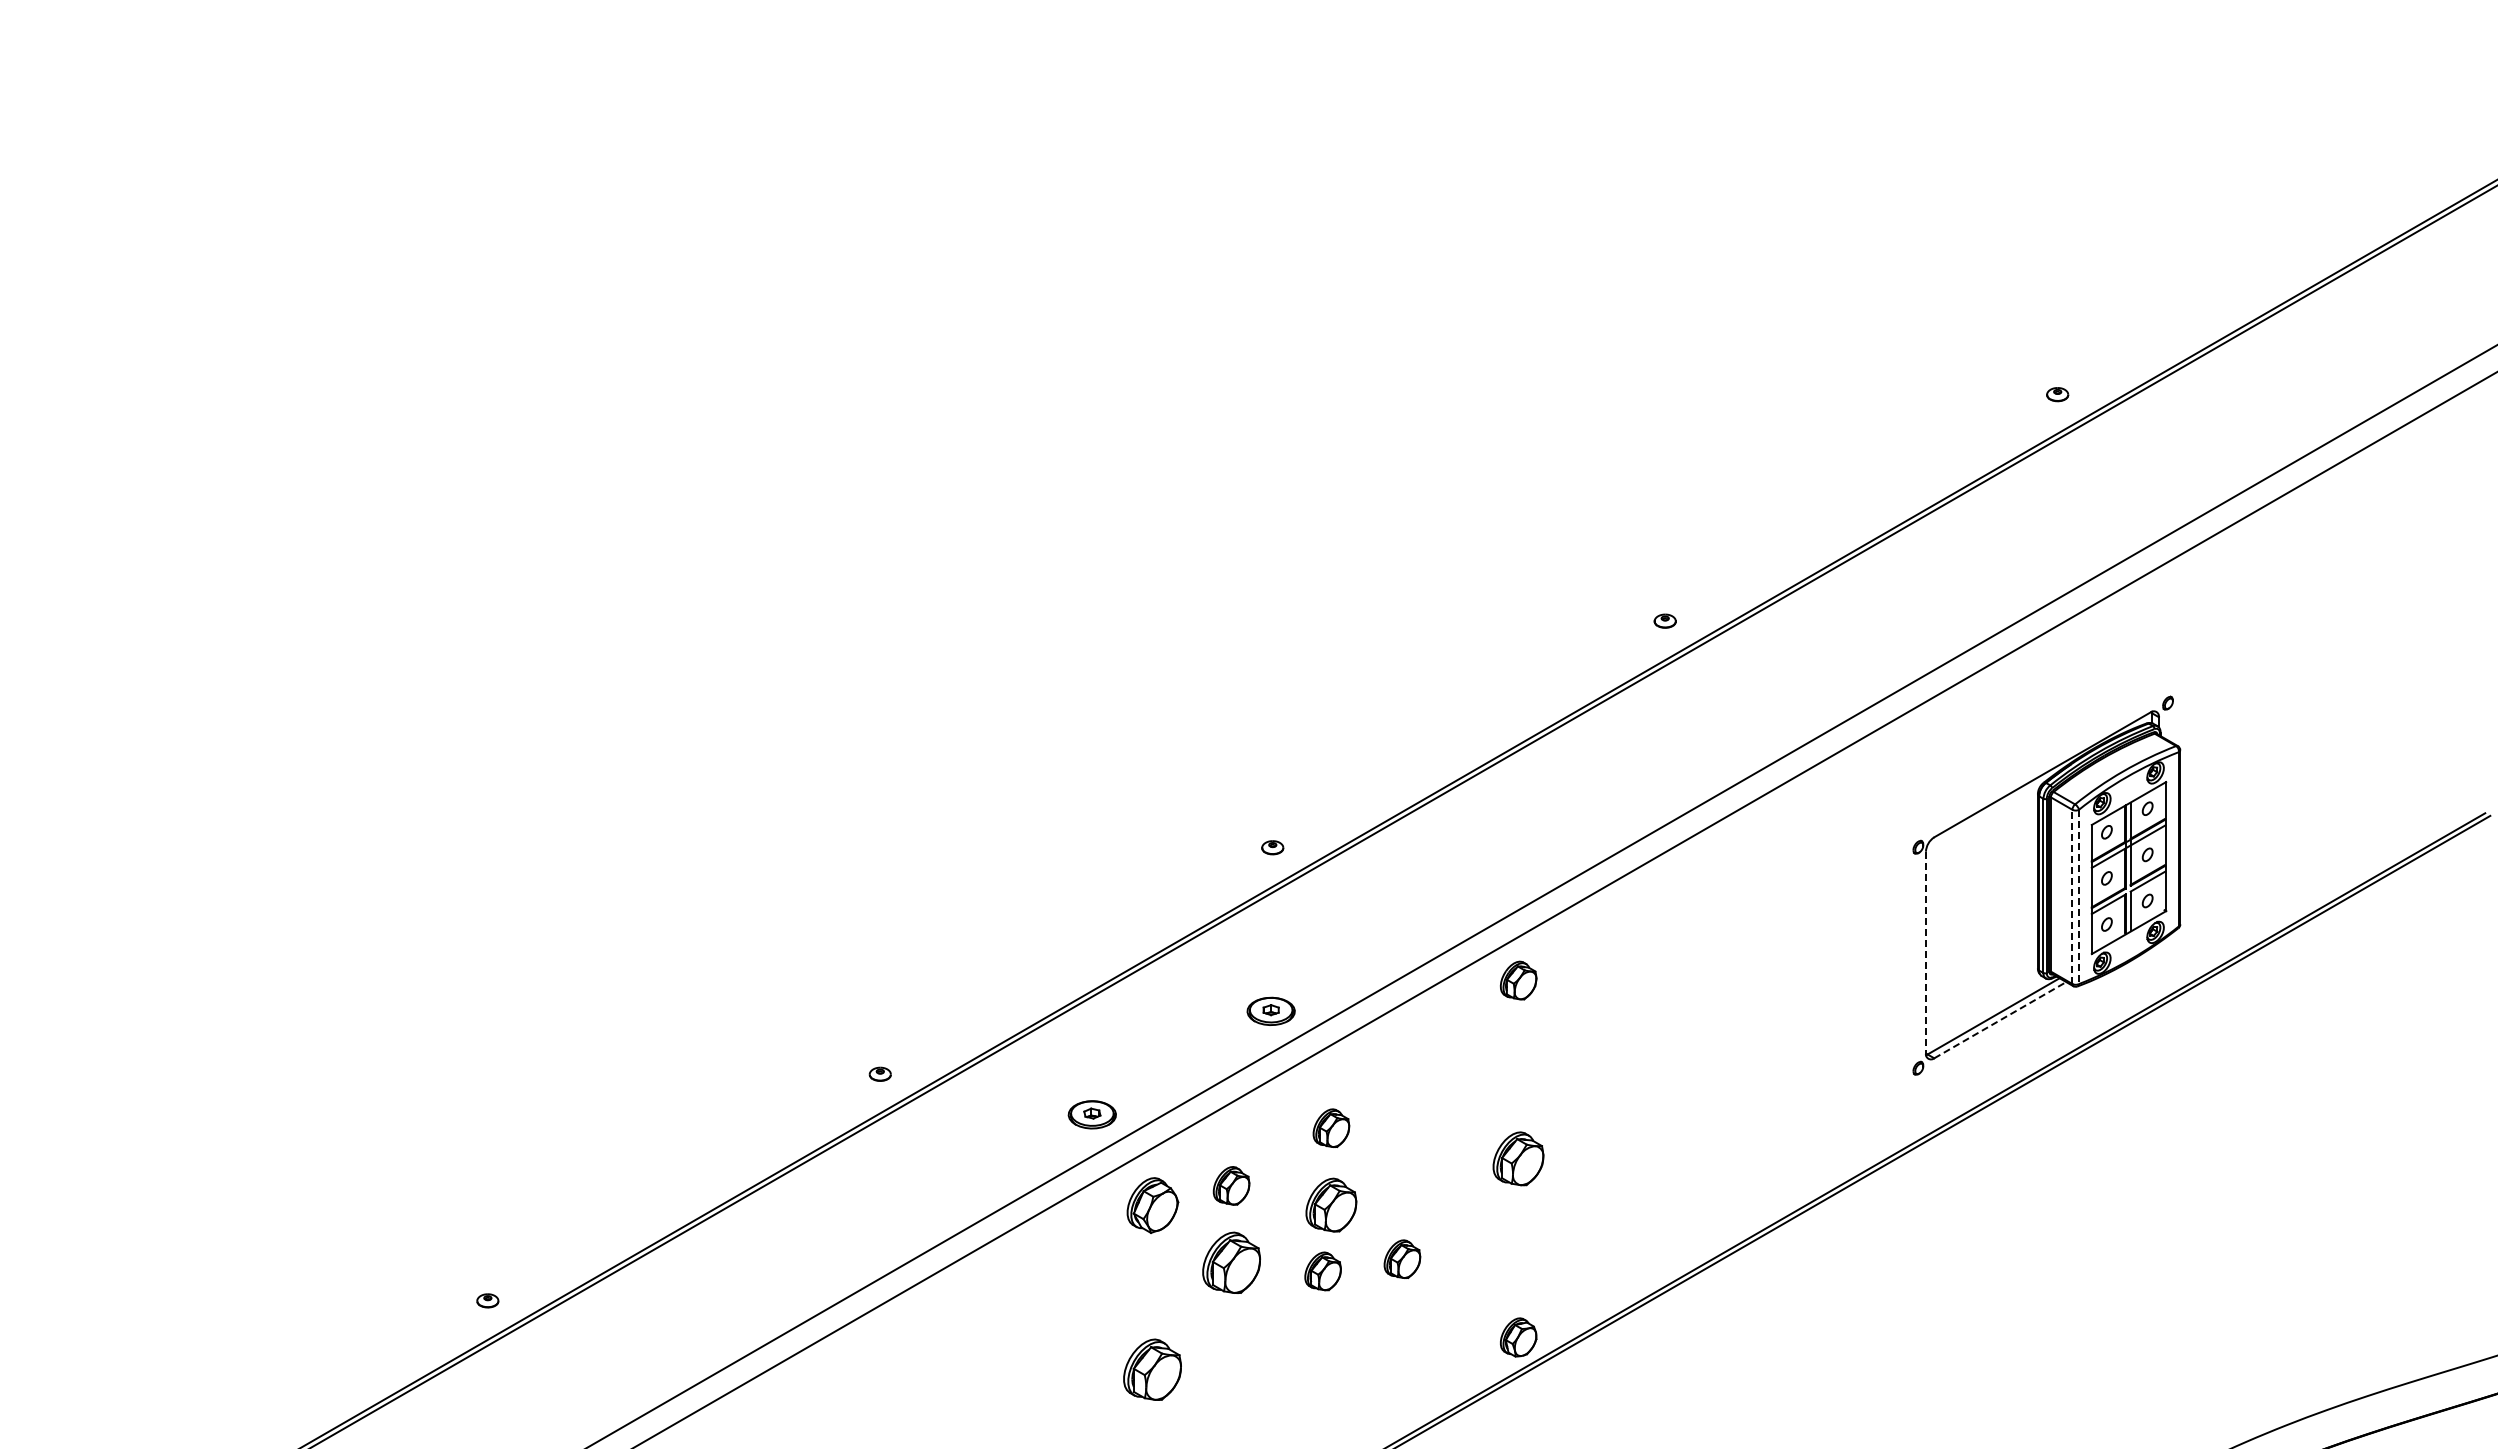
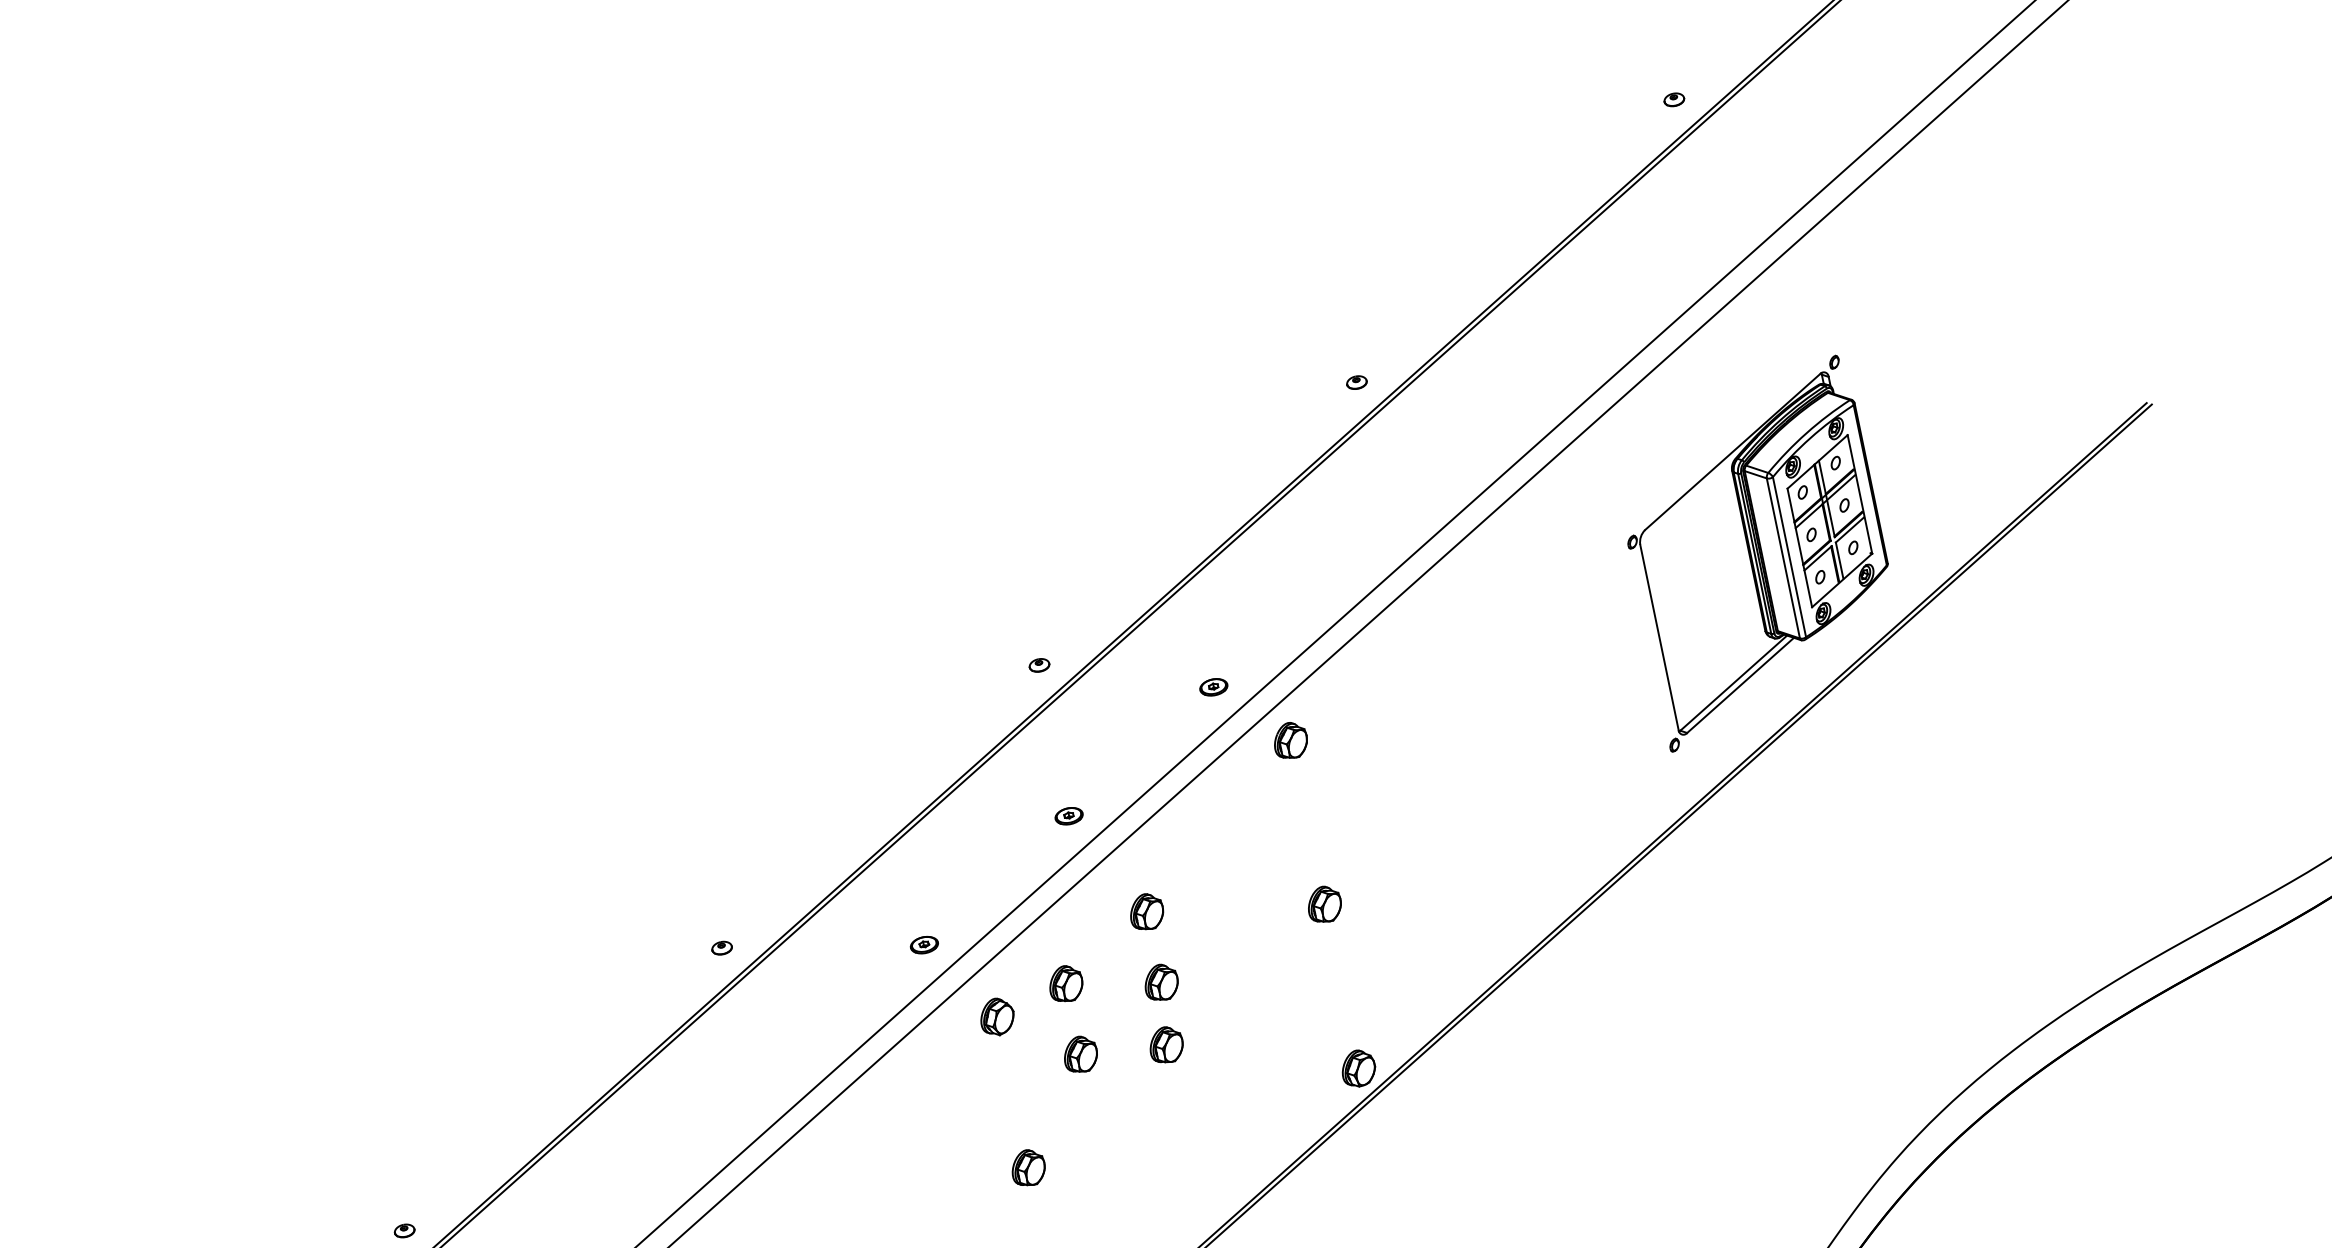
line: (2072, 896) -> (1783, 558), dashed -> solid
line: (2079, 897) -> (1790, 557), dashed -> solid
part: (1449, 907) -> (1213, 686), added
line: (1925, 952) -> (1659, 637), dashed -> solid
part: (1270, 1011) -> (1068, 816), size x0.62
line: (2000, 1019) -> (1740, 684), dashed -> solid
part: (1091, 1114) -> (923, 944), size x0.62
part: (1518, 1158) -> (1324, 904), size x0.71
part: (1331, 1204) -> (1161, 981), size x0.71
part: (1152, 1205) -> (997, 1016), size x0.71
part: (1402, 1258) -> (1236, 1018), removed
part: (1231, 1262) -> (1080, 1054), size x0.62
part: (1152, 1369) -> (1028, 1167), size x0.62

